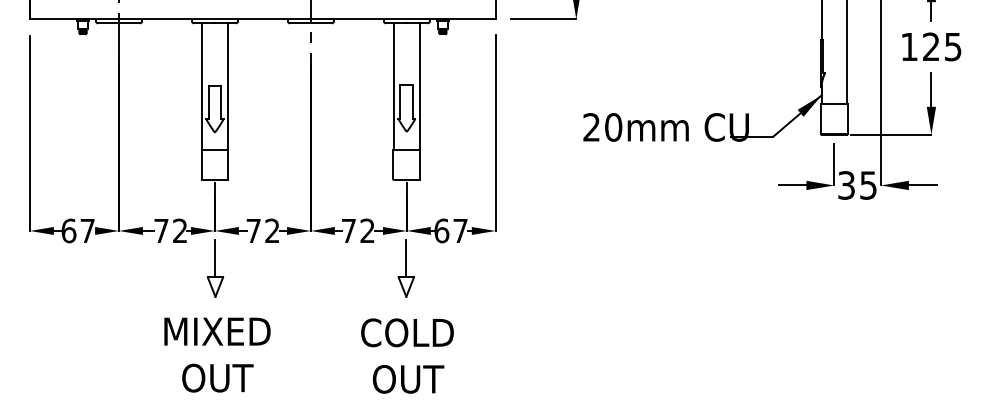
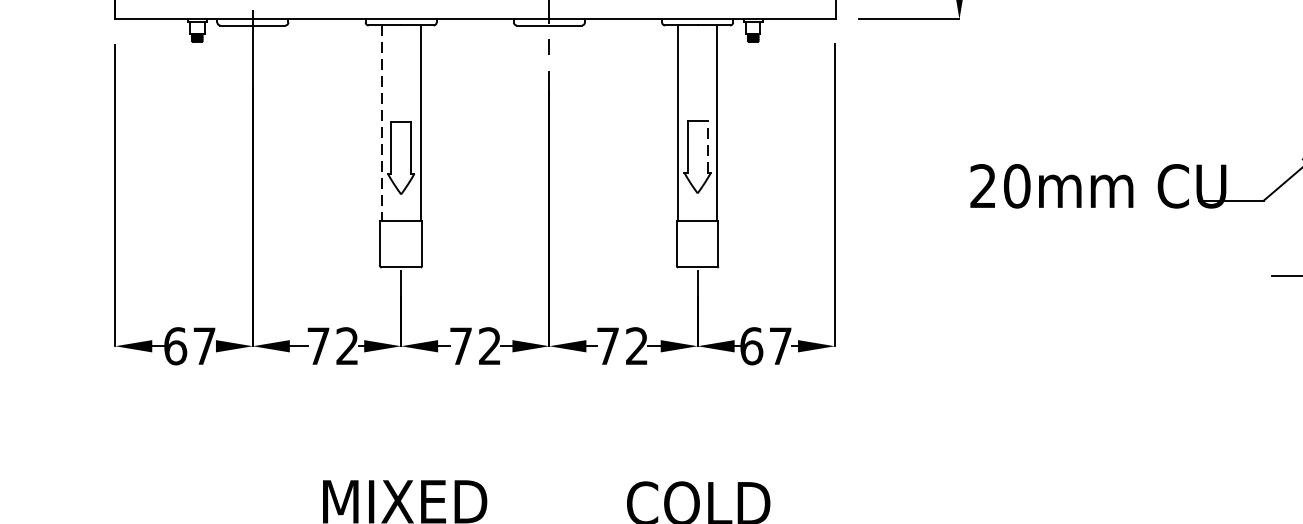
line: (202, 87) -> (381, 124), solid -> dashed
line: (413, 102) -> (707, 147), solid -> dashed
part: (215, 268) -> (401, 404), removed
part: (405, 268) -> (695, 404), removed

